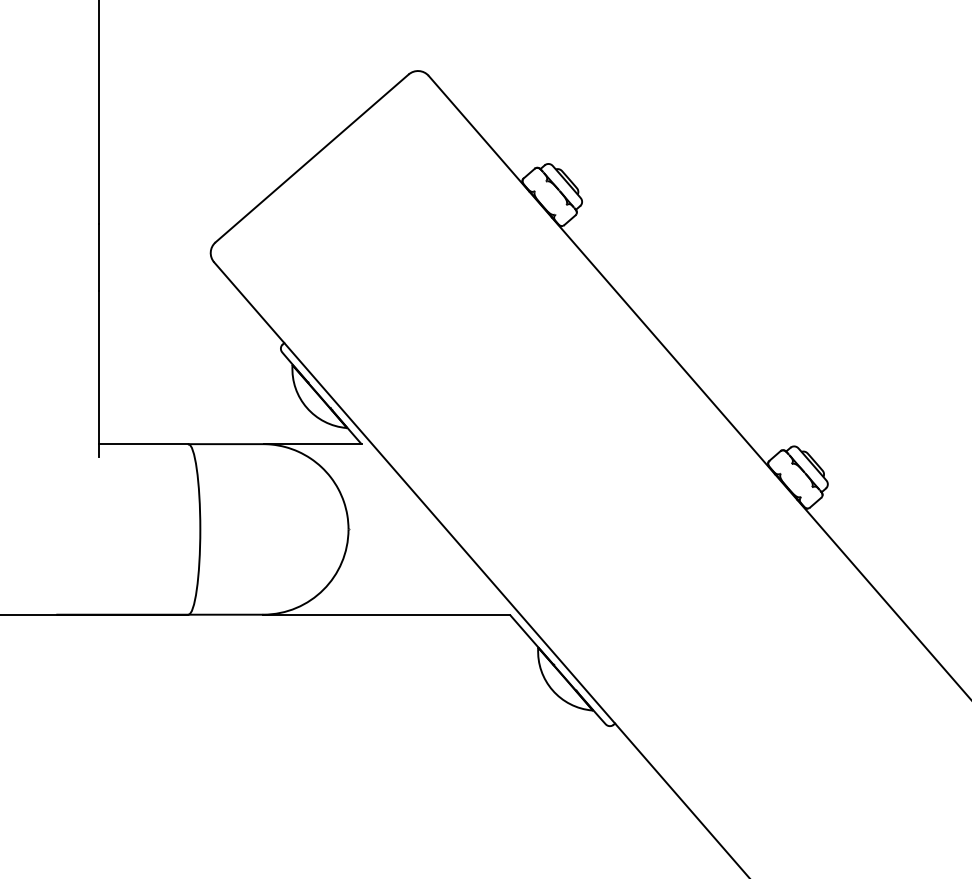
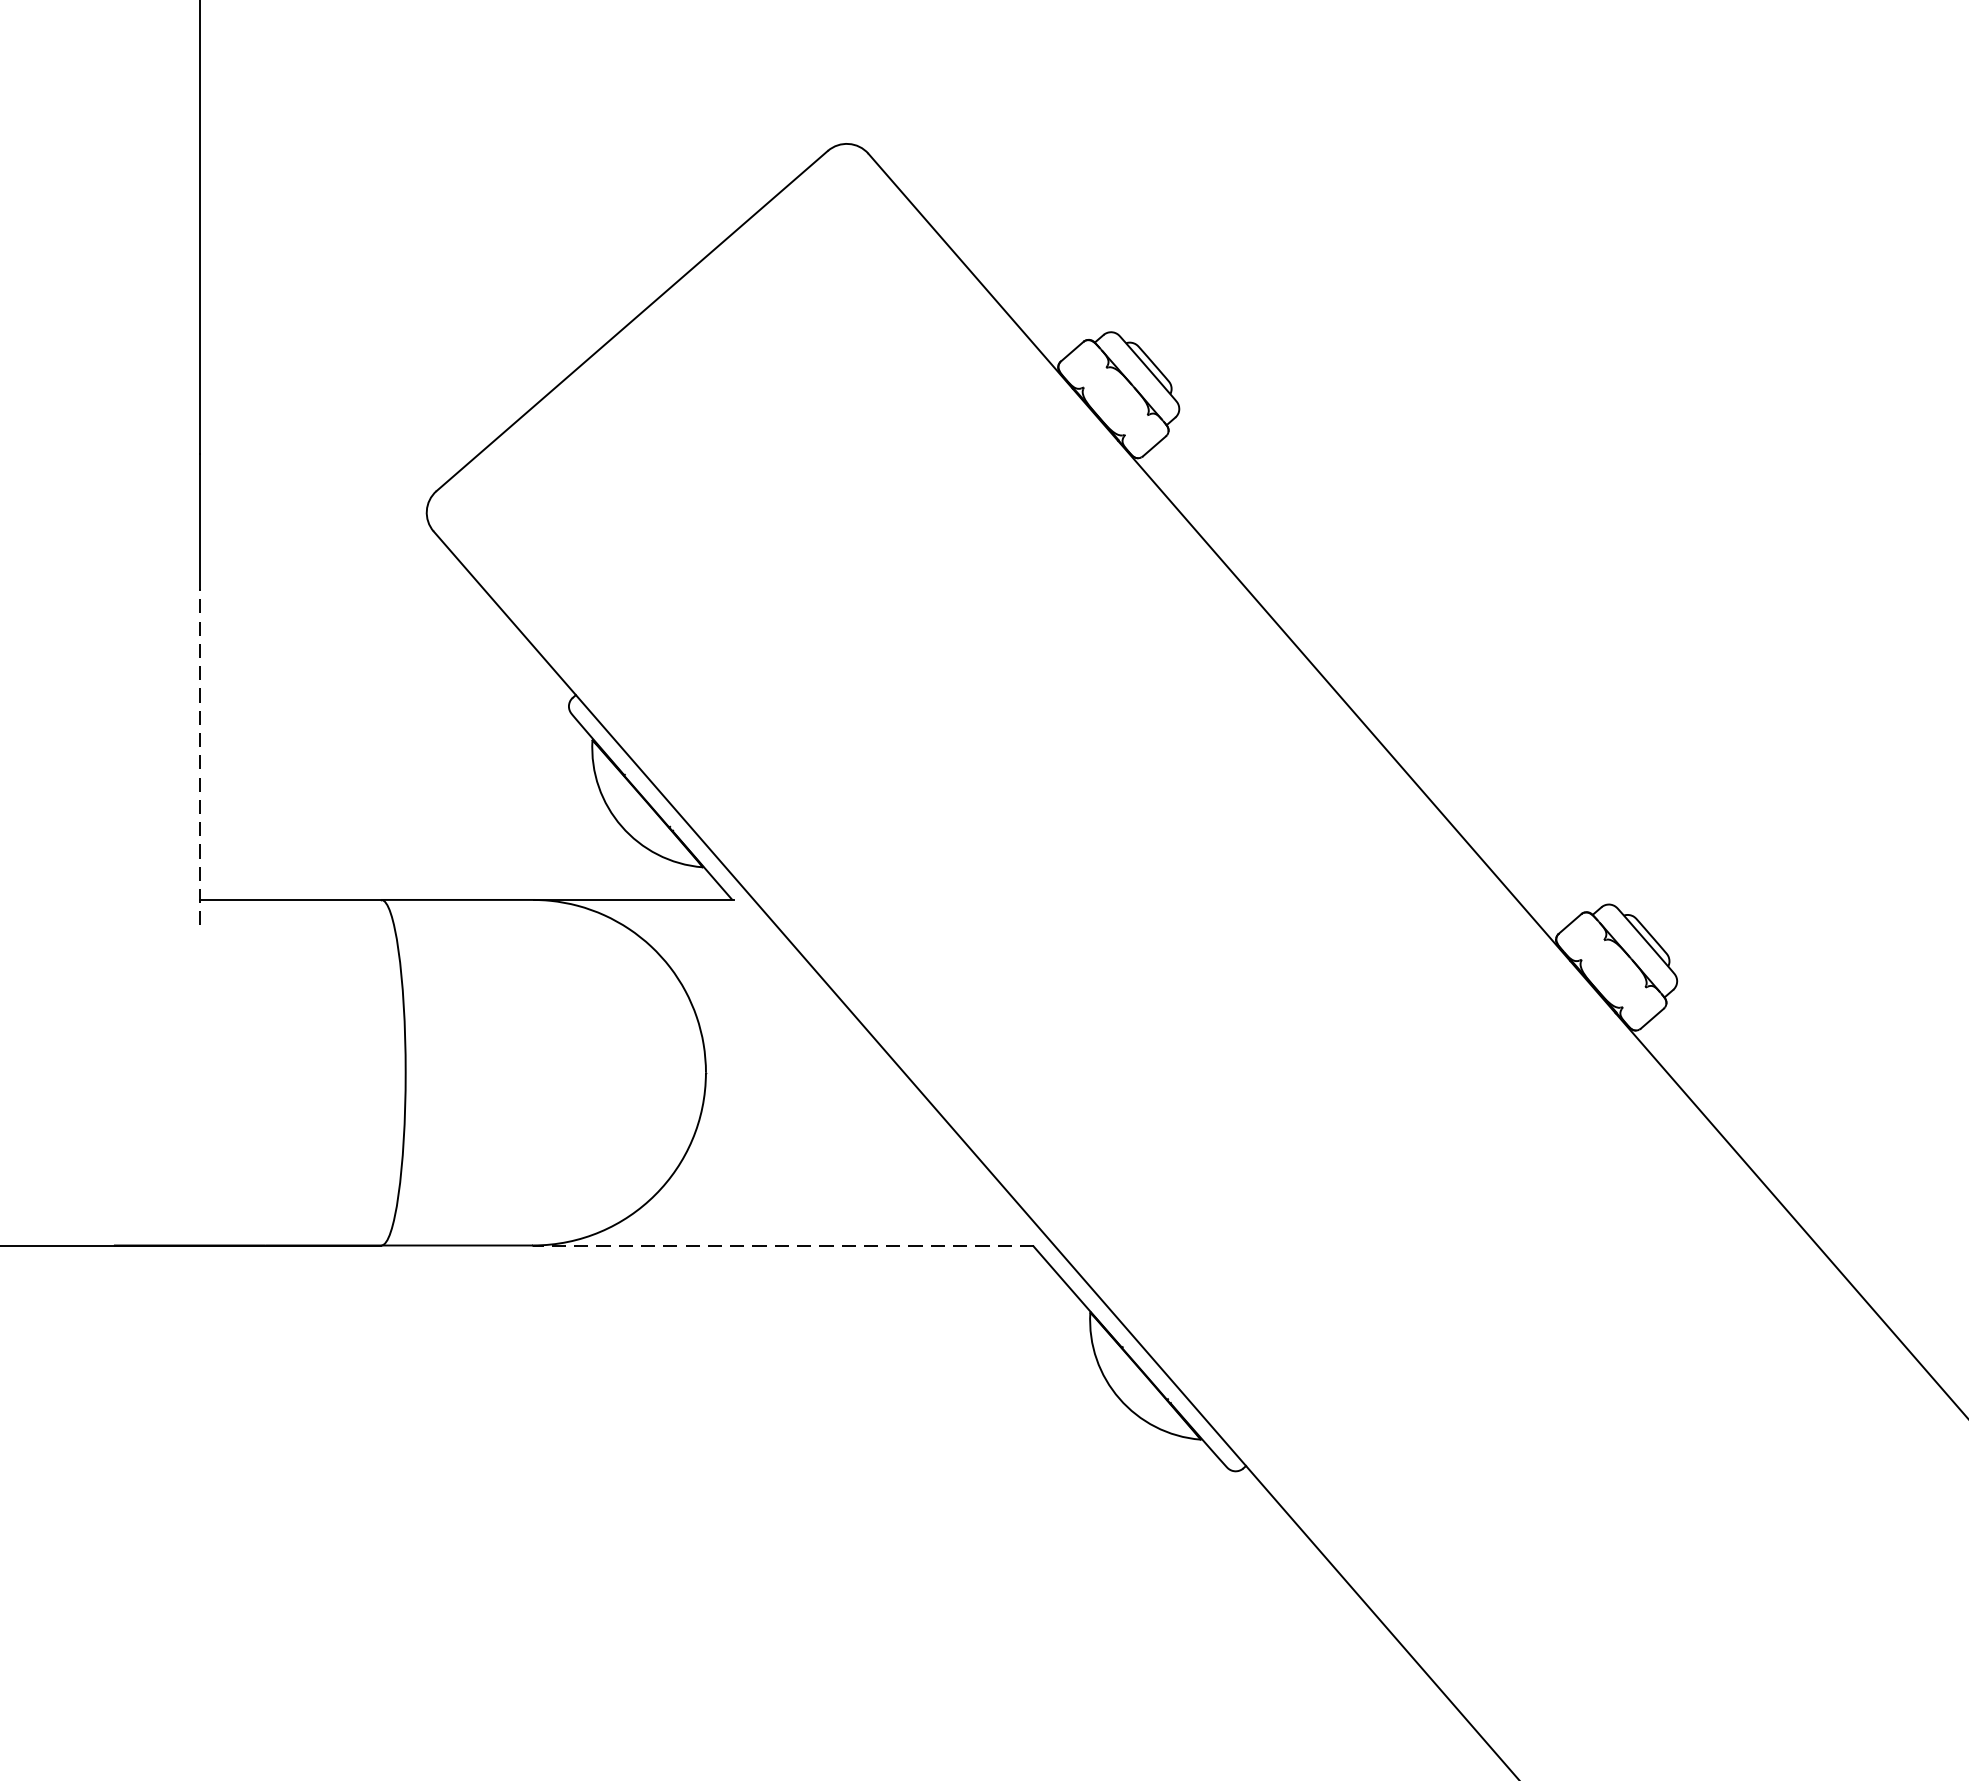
line: (98, 373) -> (199, 756), solid -> dashed
line: (386, 614) -> (782, 1245), solid -> dashed

